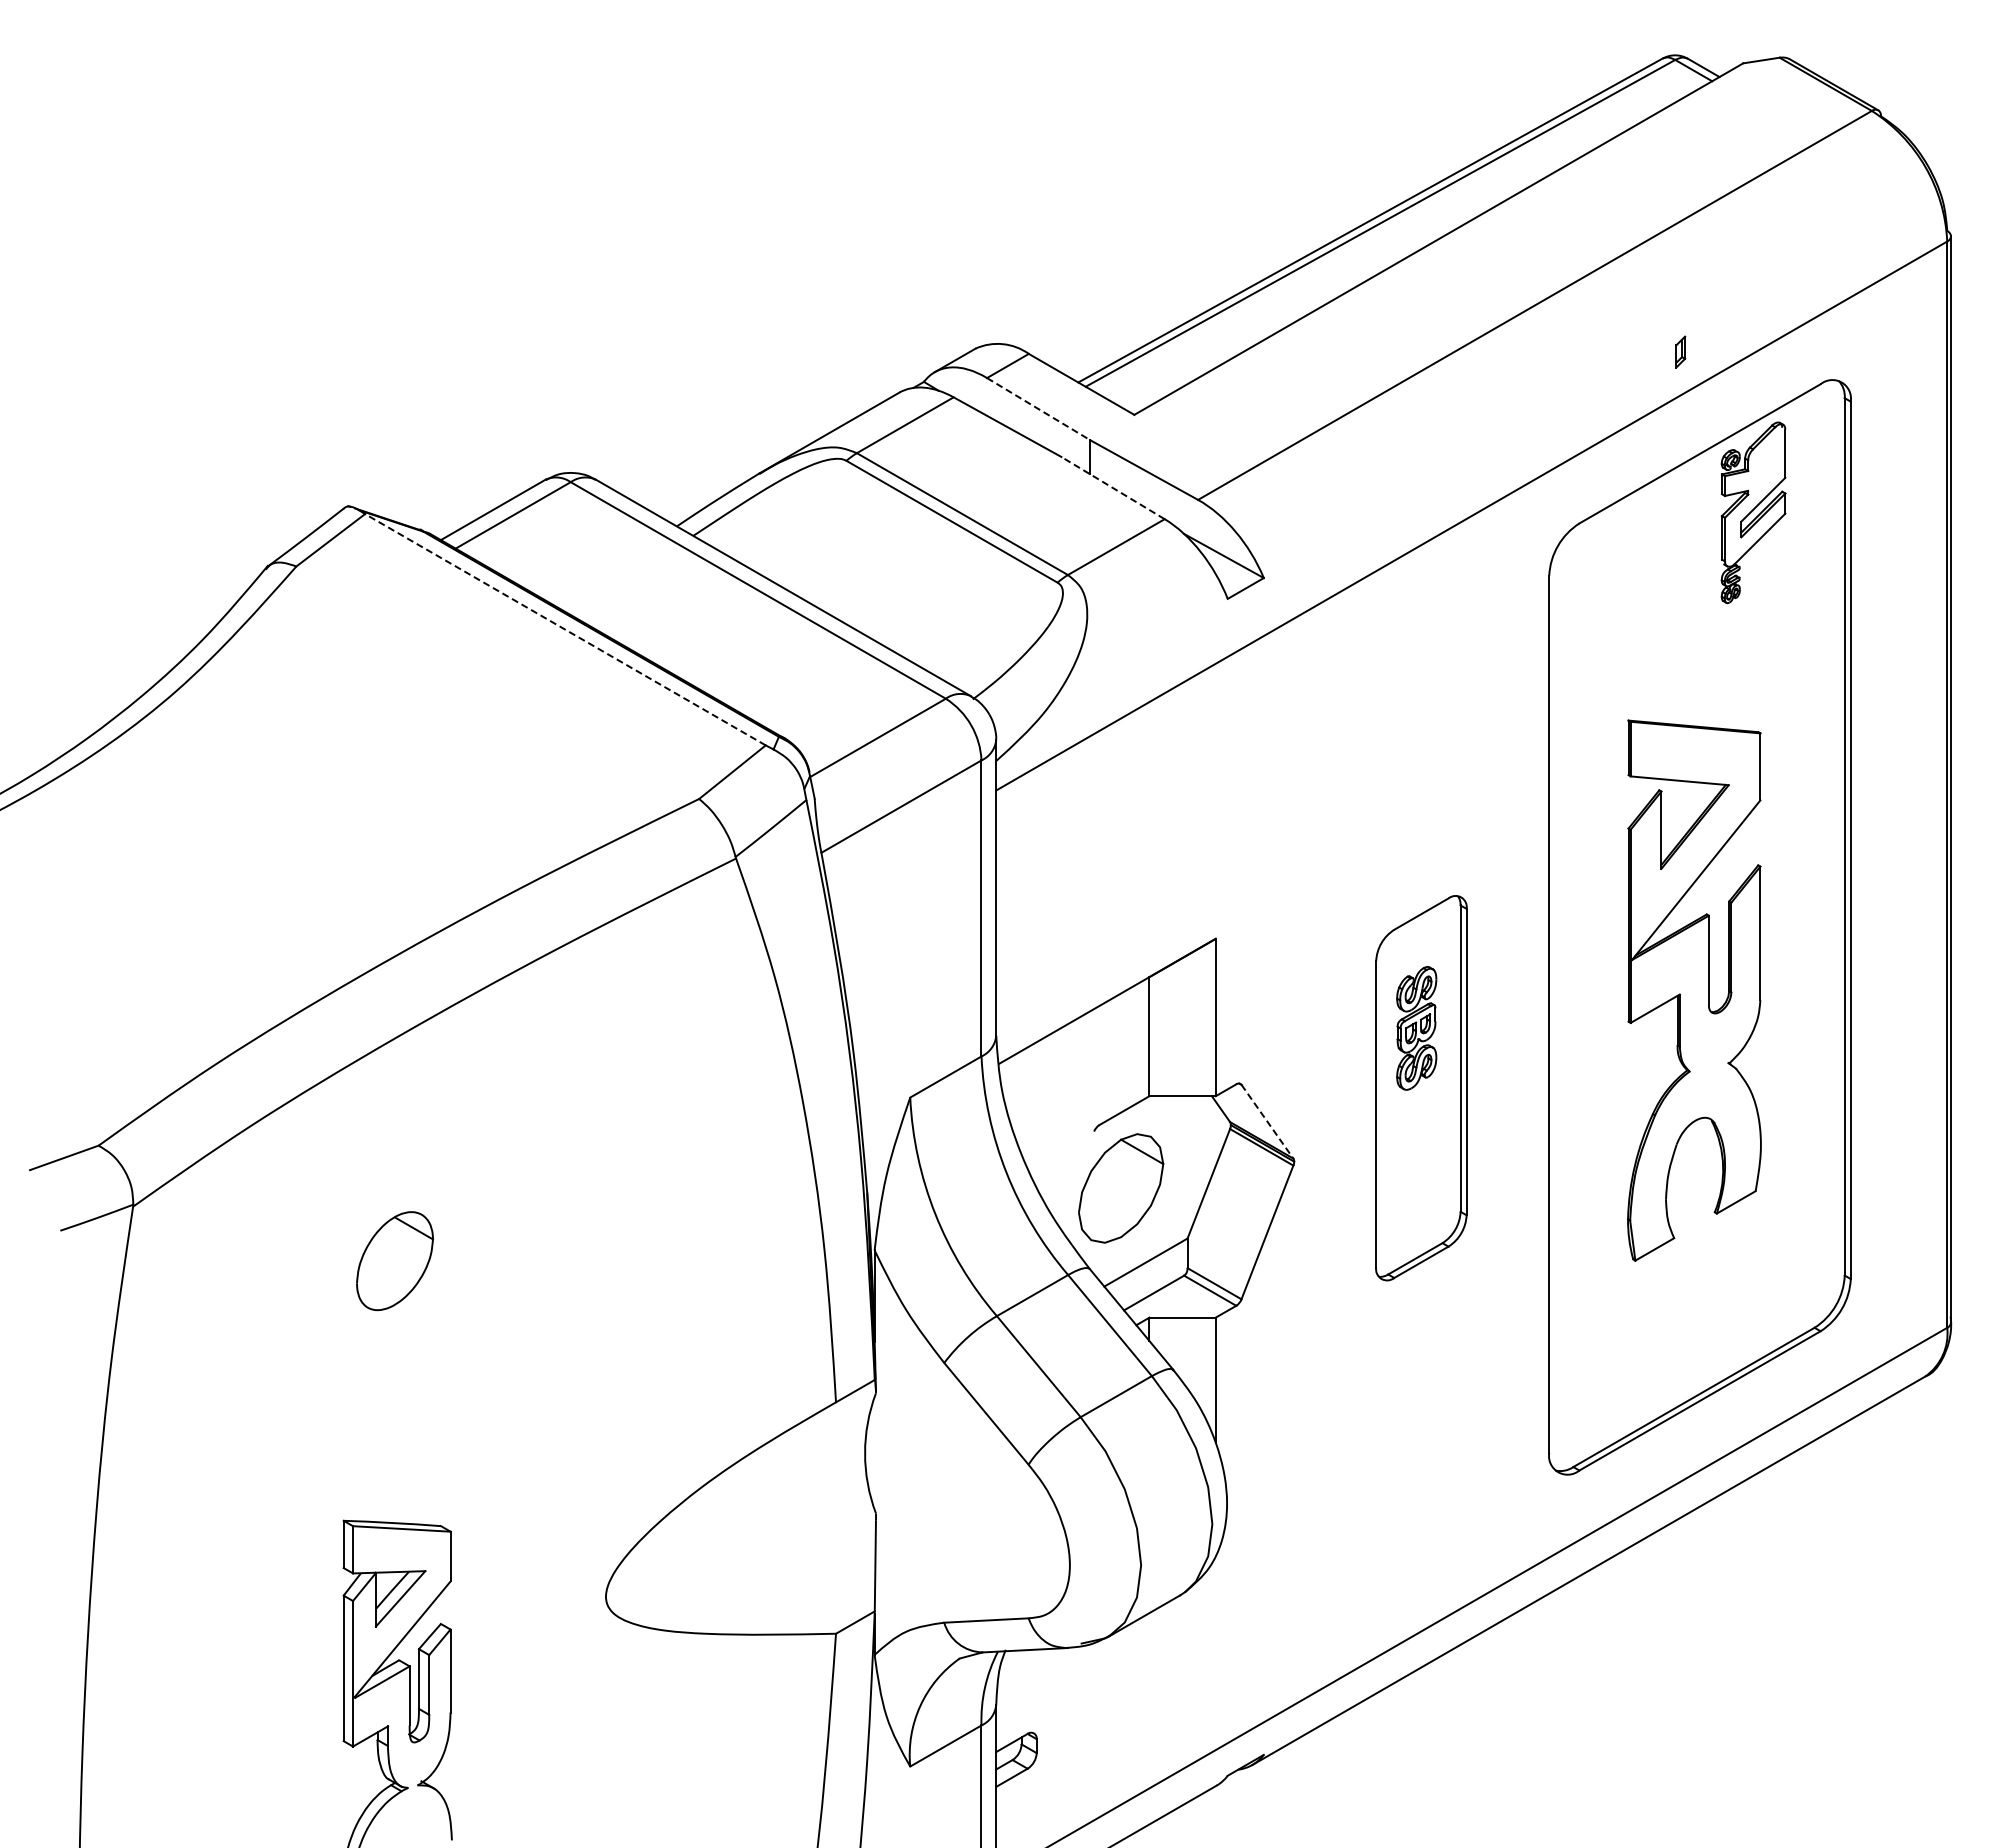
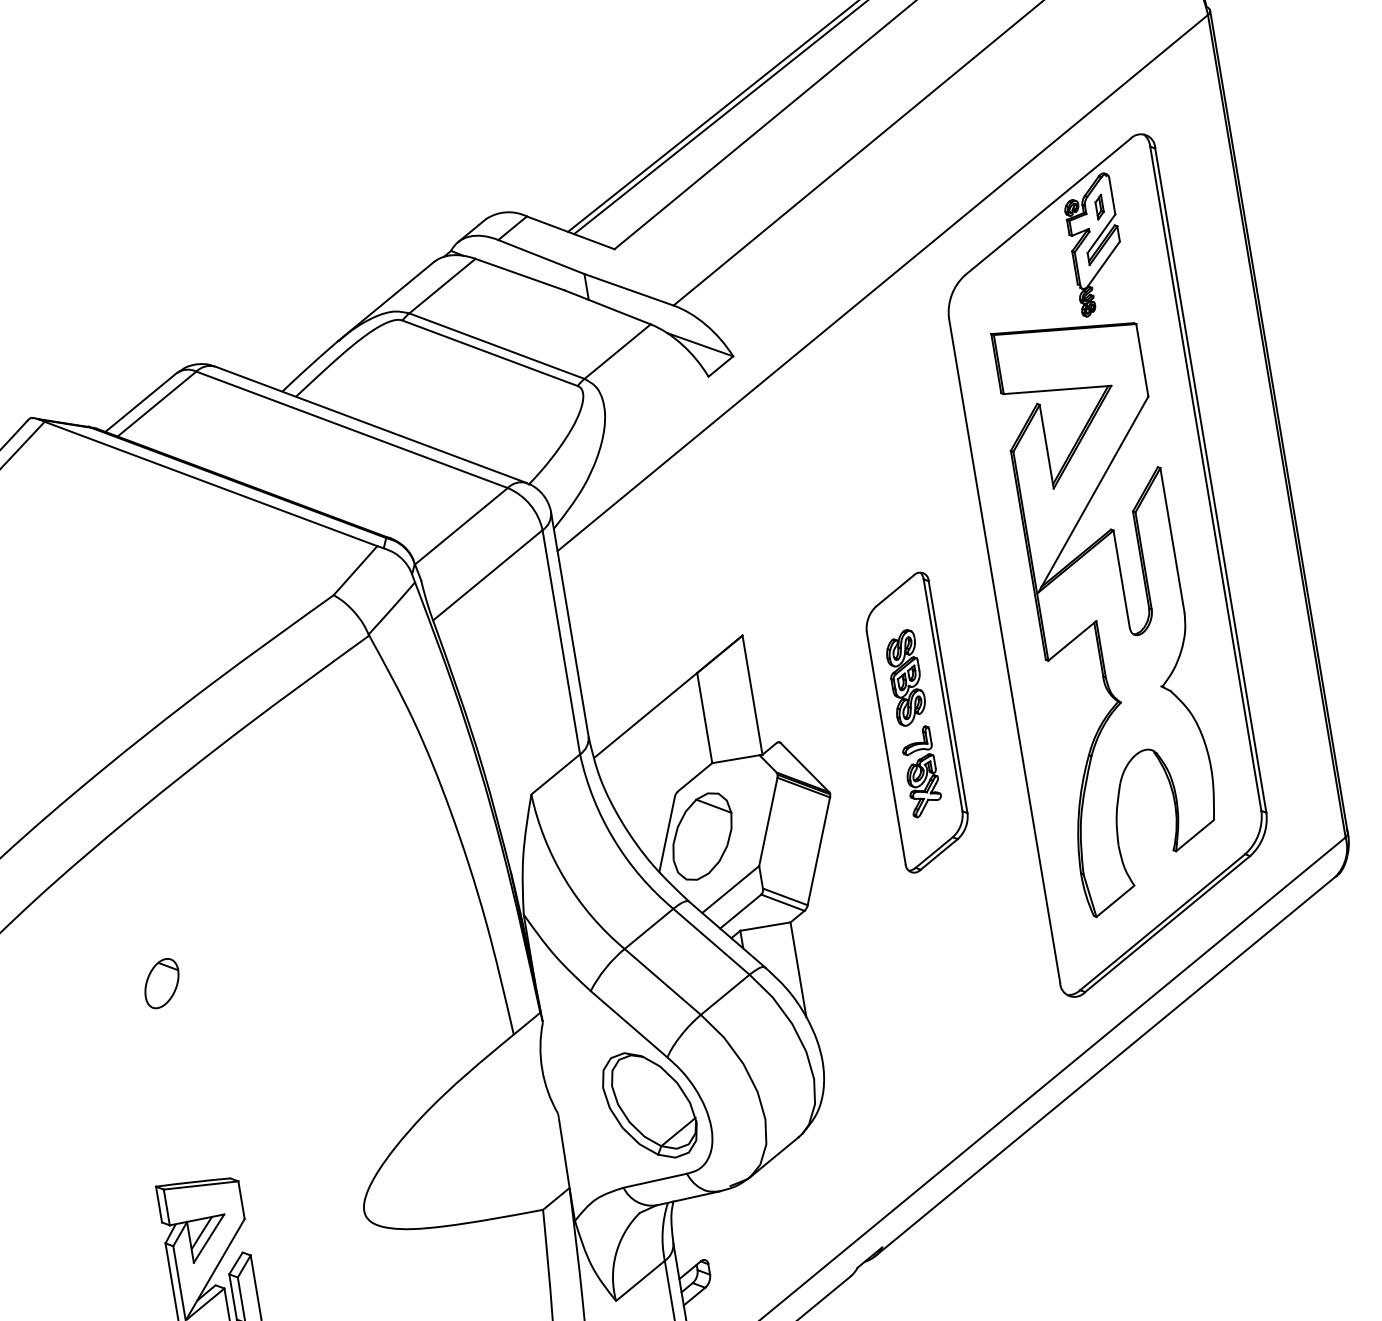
part: (1680, 351) -> (1099, 206), moved
line: (1039, 409) -> (542, 257), dashed -> solid
line: (1112, 487) -> (607, 307), dashed -> solid
line: (565, 629) -> (211, 483), dashed -> solid
part: (1694, 990) -> (1111, 614), size x1.43
line: (1267, 1122) -> (804, 768), dashed -> solid
part: (1416, 1151) -> (921, 771), added
line: (1076, 1177) -> (667, 833), added
part: (394, 1260) -> (161, 983), size x0.62
part: (995, 1522) -> (649, 1105), added

